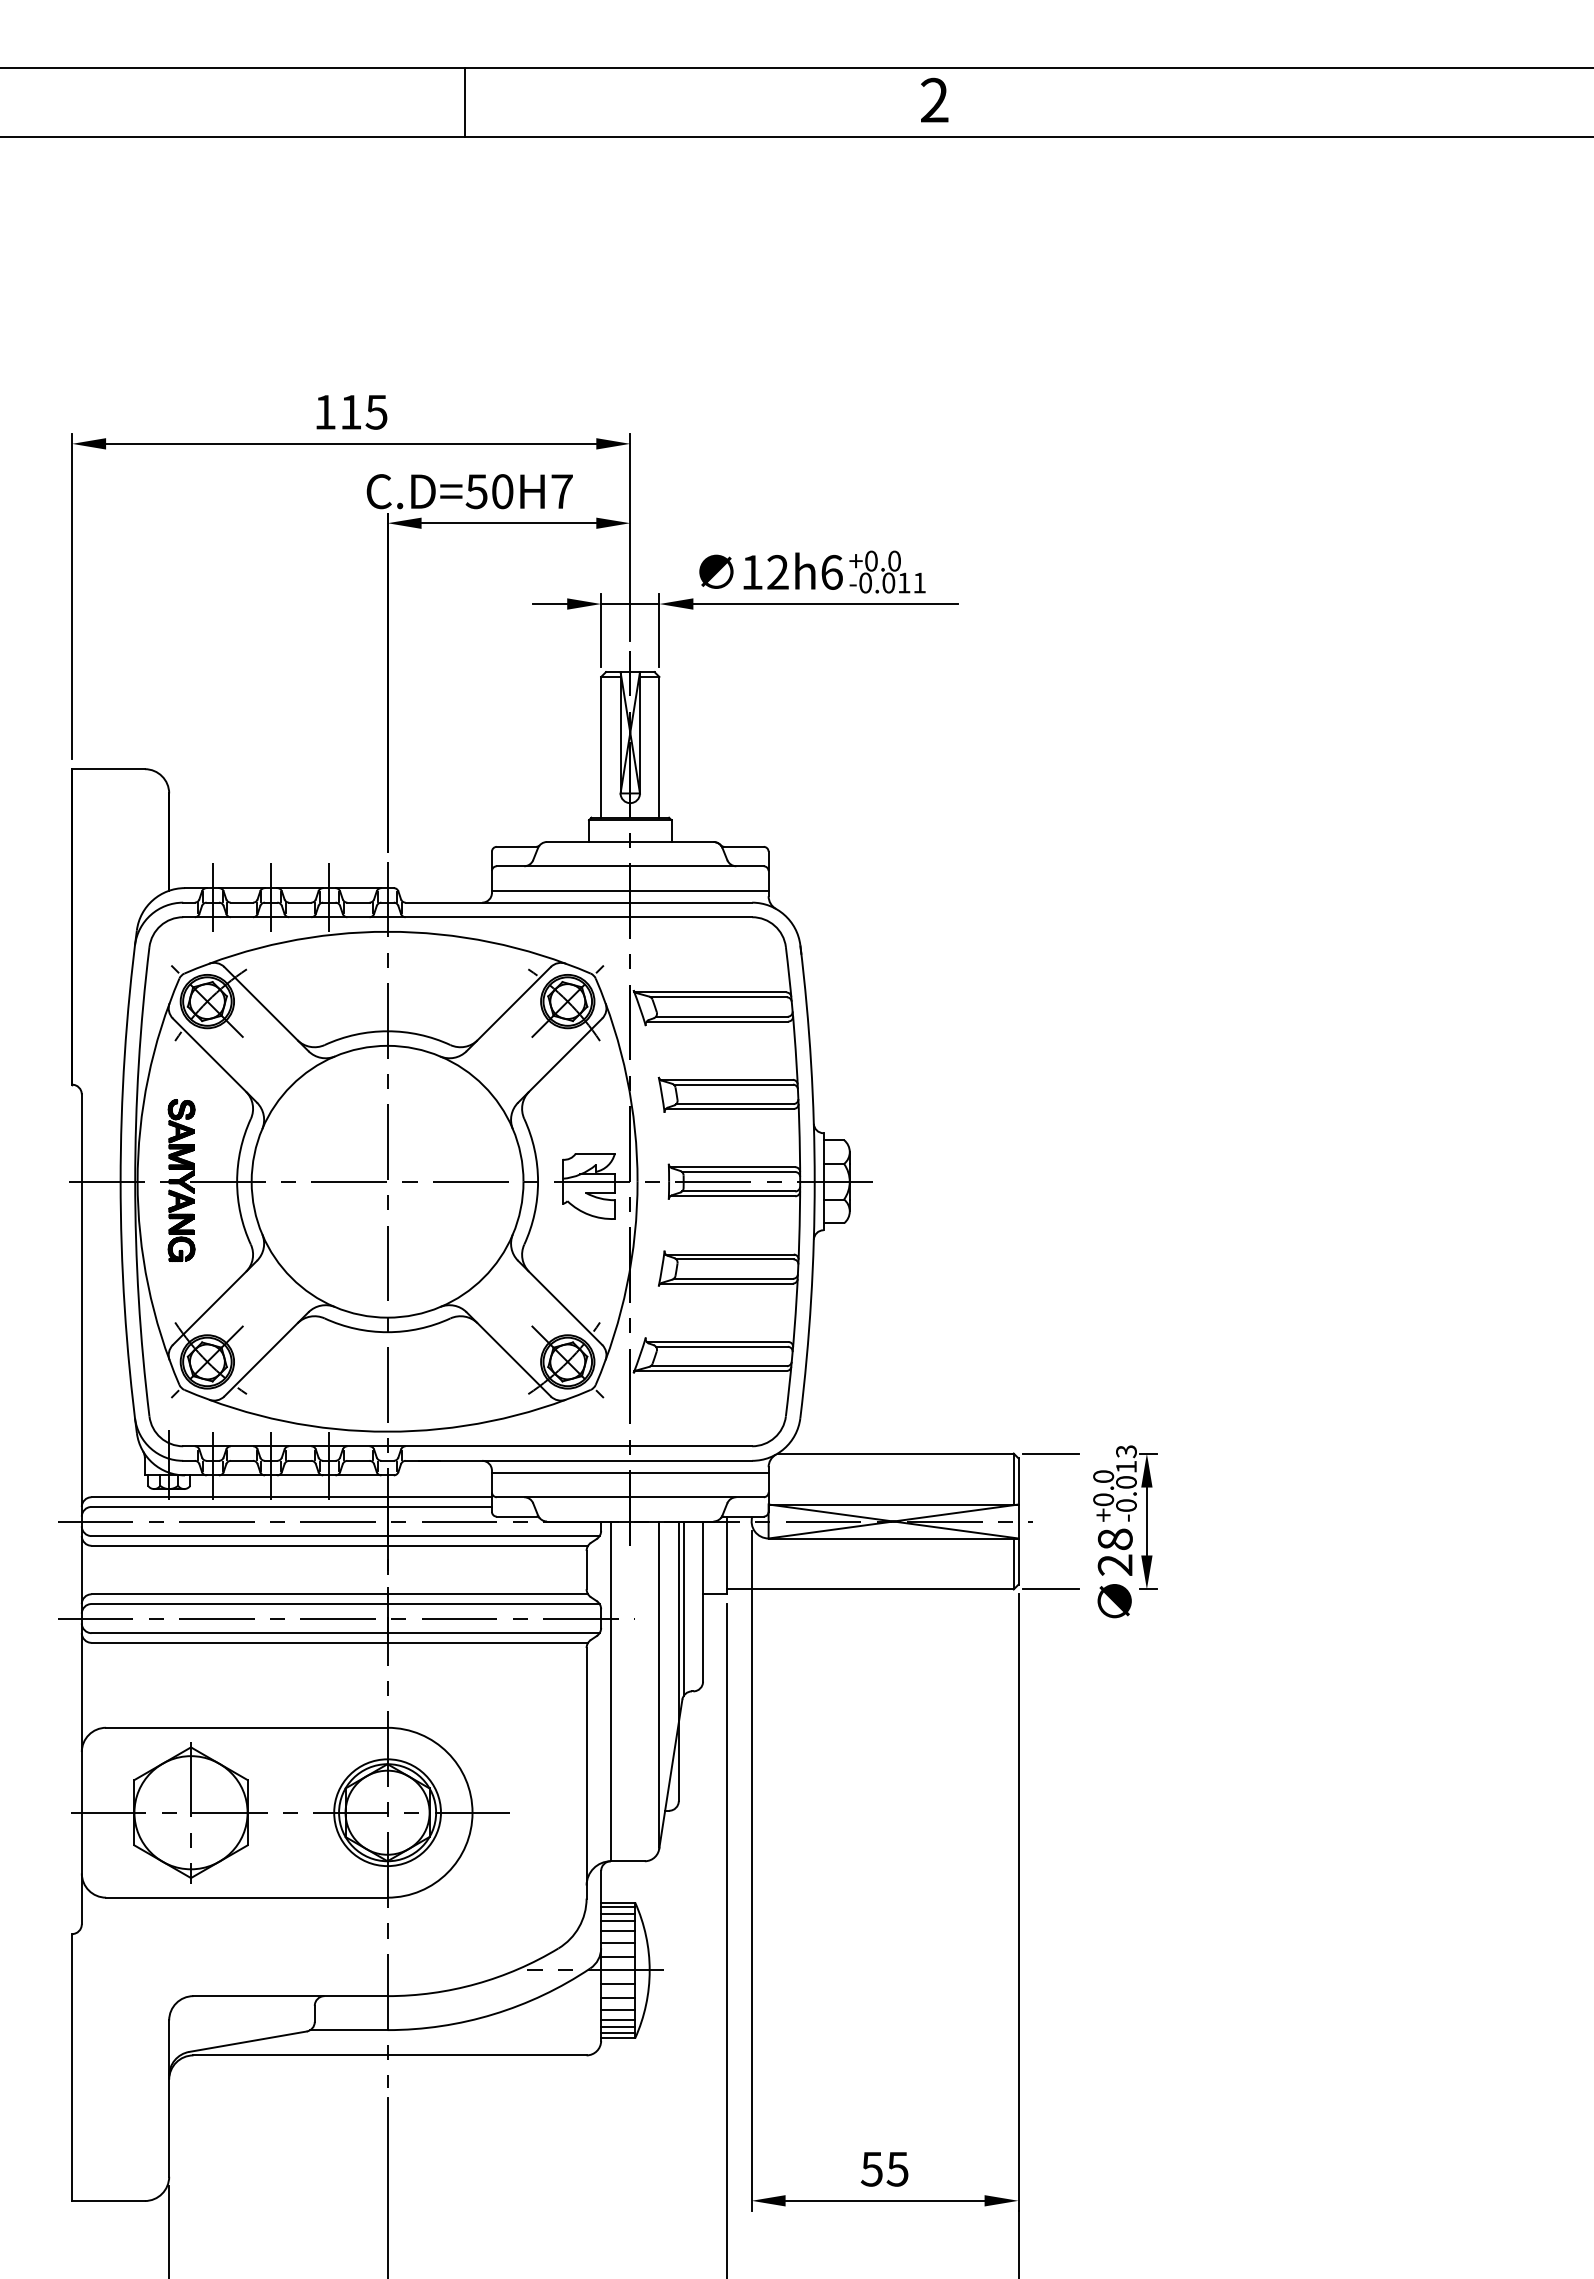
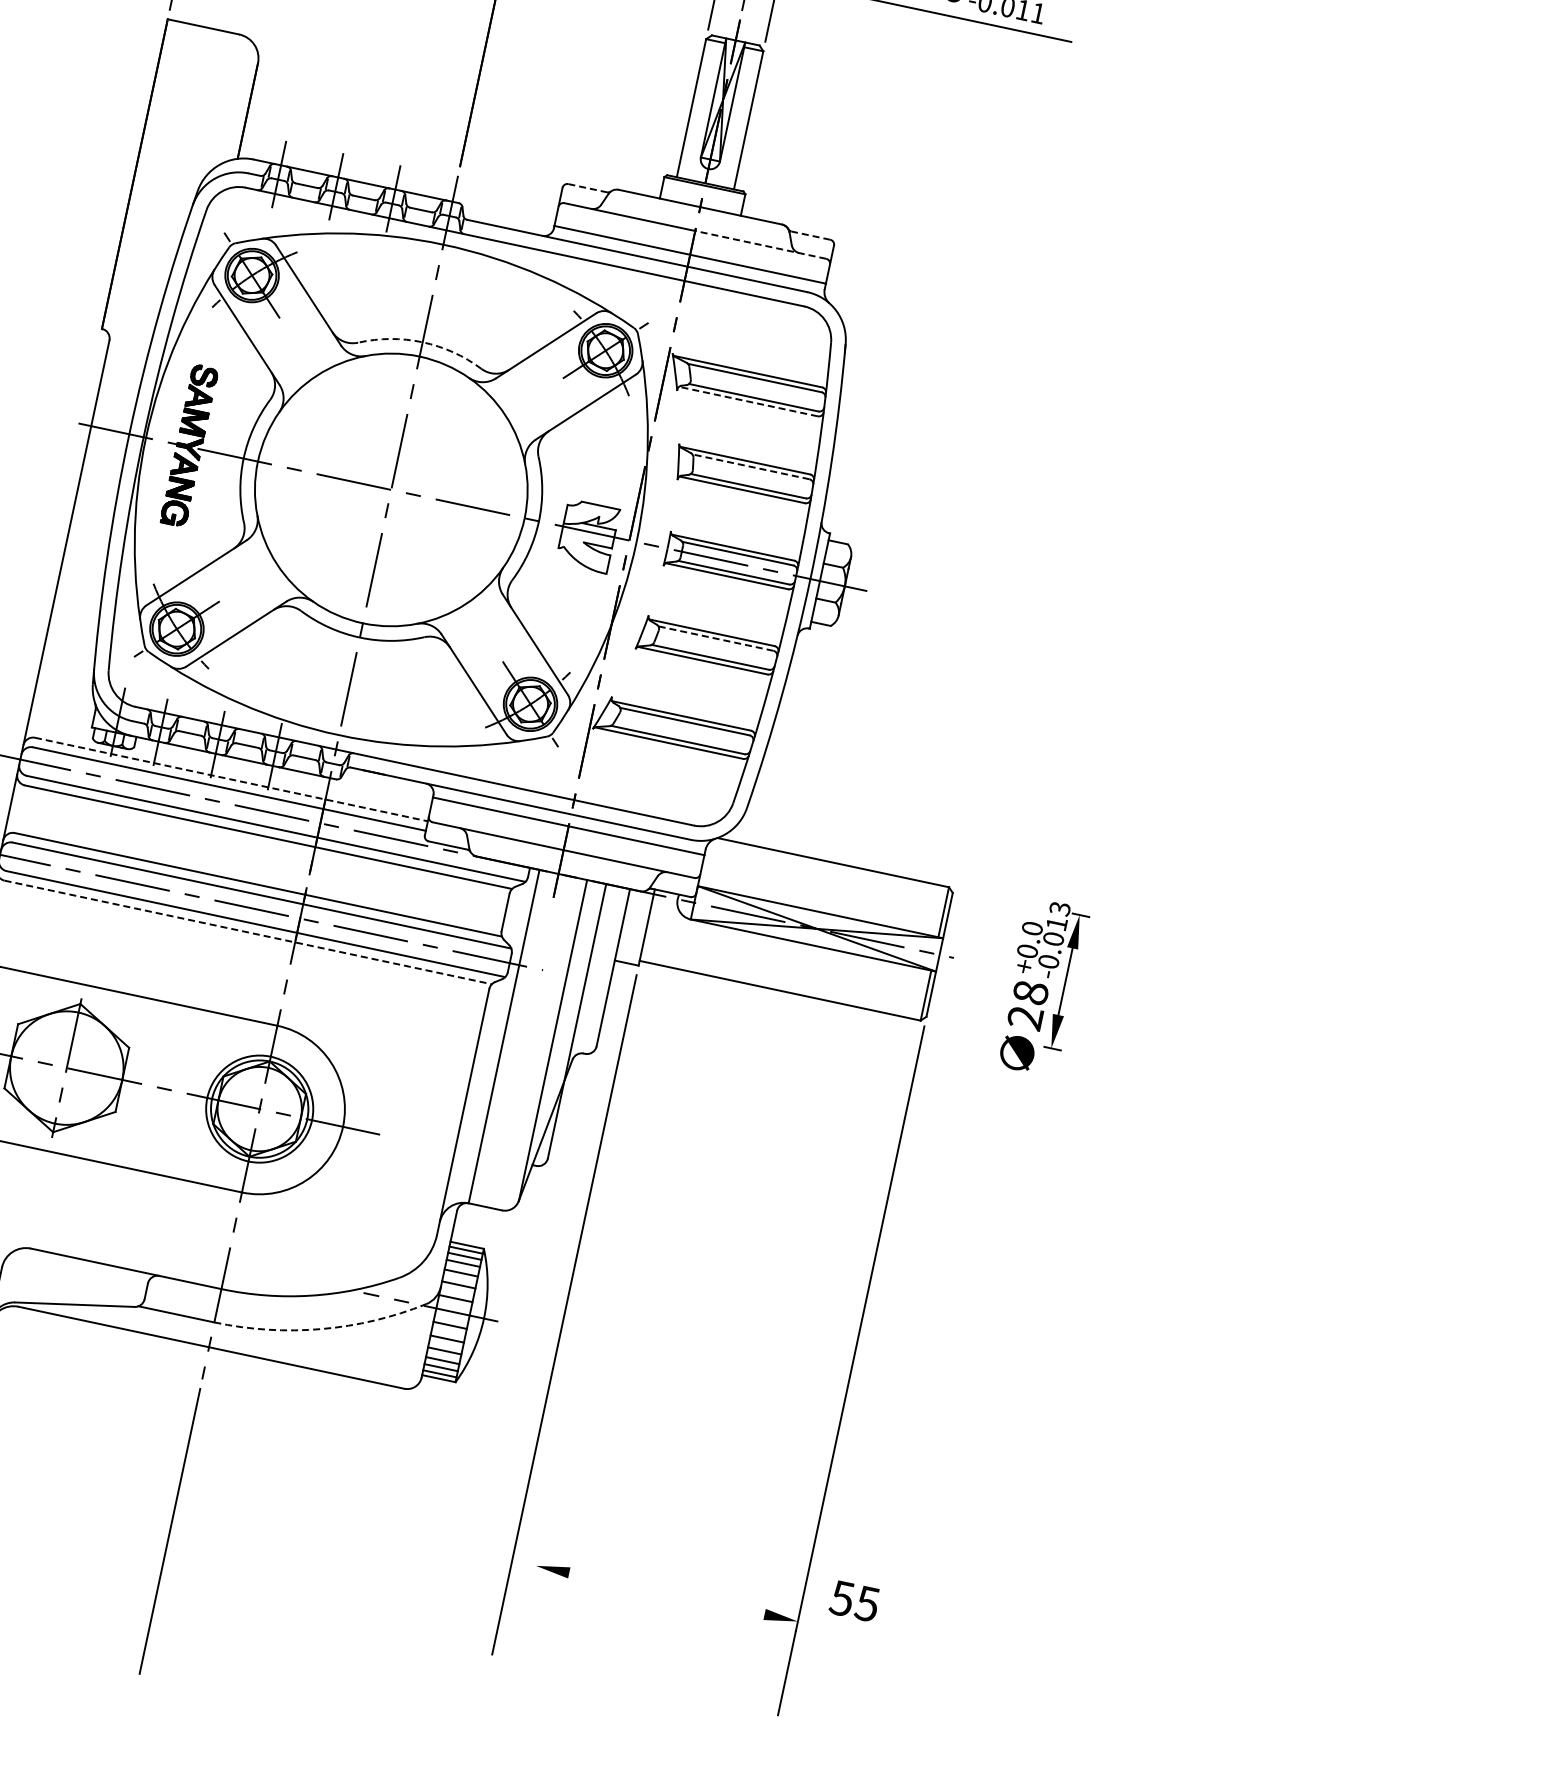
line: (516, 846) -> (587, 187), solid -> dashed
line: (744, 846) -> (811, 235), solid -> dashed
line: (697, 866) -> (761, 245), solid -> dashed
line: (717, 1021) -> (748, 401), solid -> dashed
arc: (387, 1031) -> (422, 342), solid -> dashed
line: (733, 1084) -> (751, 466), solid -> dashed
line: (734, 1259) -> (715, 638), solid -> dashed
line: (1051, 1453) -> (986, 895), removed
line: (292, 1497) -> (232, 779), solid -> dashed
line: (1051, 1589) -> (957, 1028), removed
line: (683, 1608) -> (592, 970), removed
line: (340, 1642) -> (249, 932), solid -> dashed
line: (751, 1870) -> (604, 1241), removed
arc: (493, 2014) -> (321, 1329), solid -> dashed
text: (884, 2169) -> (854, 1601), moved
line: (884, 2200) -> (666, 1593), removed

